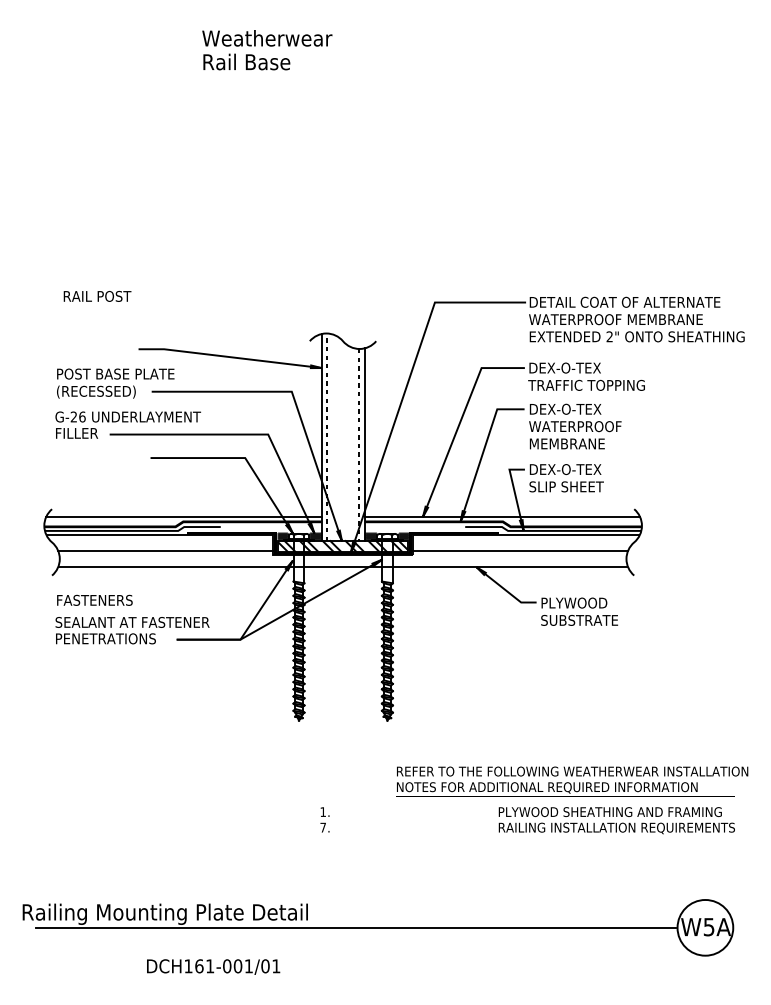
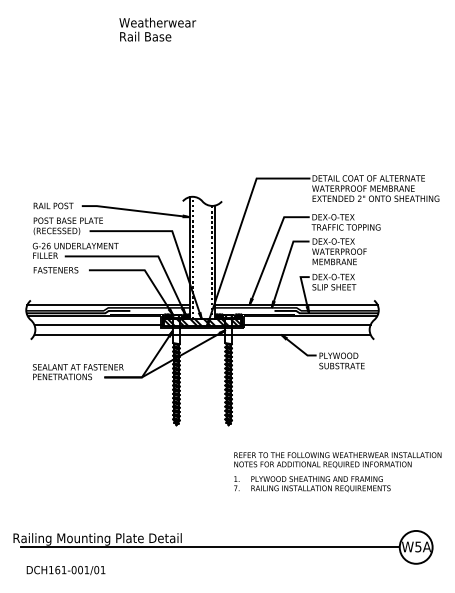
text: (97, 295) -> (53, 205), moved
text: (93, 600) -> (55, 270), moved
text: (324, 819) -> (236, 483), moved
text: (616, 821) -> (320, 484), moved
text: (212, 967) -> (65, 570), moved

